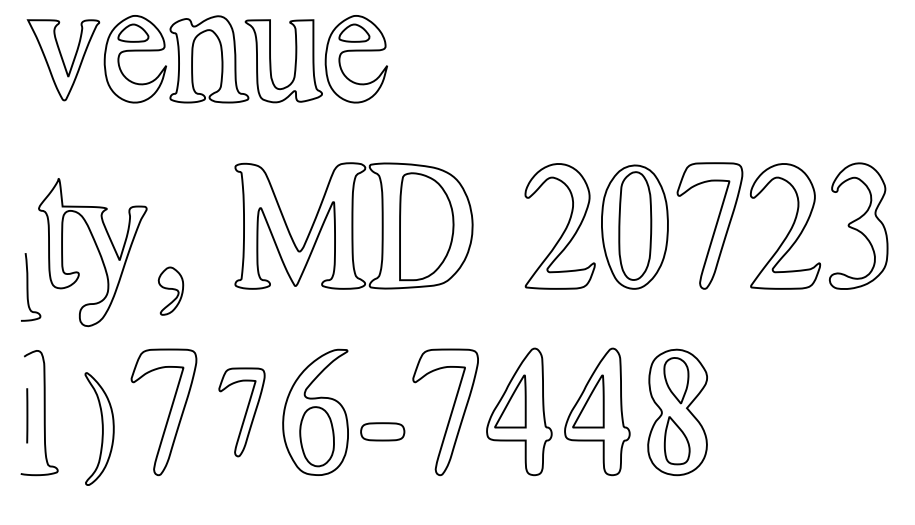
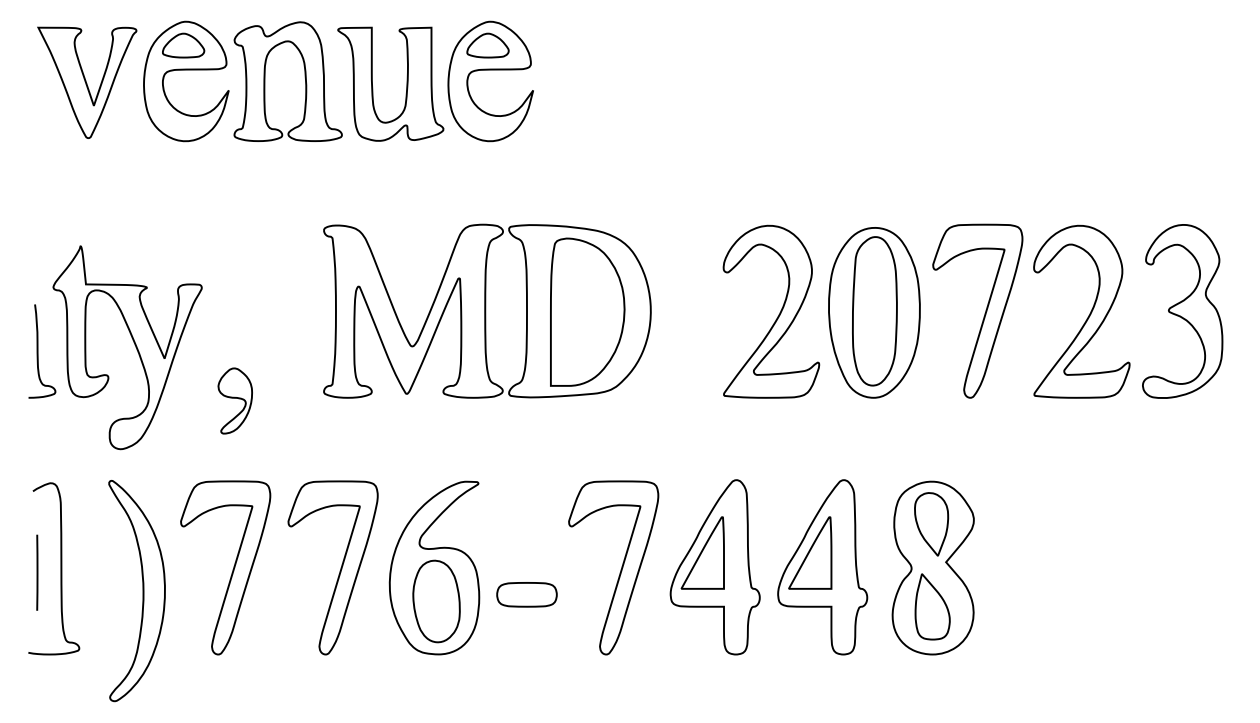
curve: (28, 287) -> (39, 351), moved
part: (241, 412) -> (332, 568), size x1.43
part: (99, 428) -> (136, 590), size x1.43

